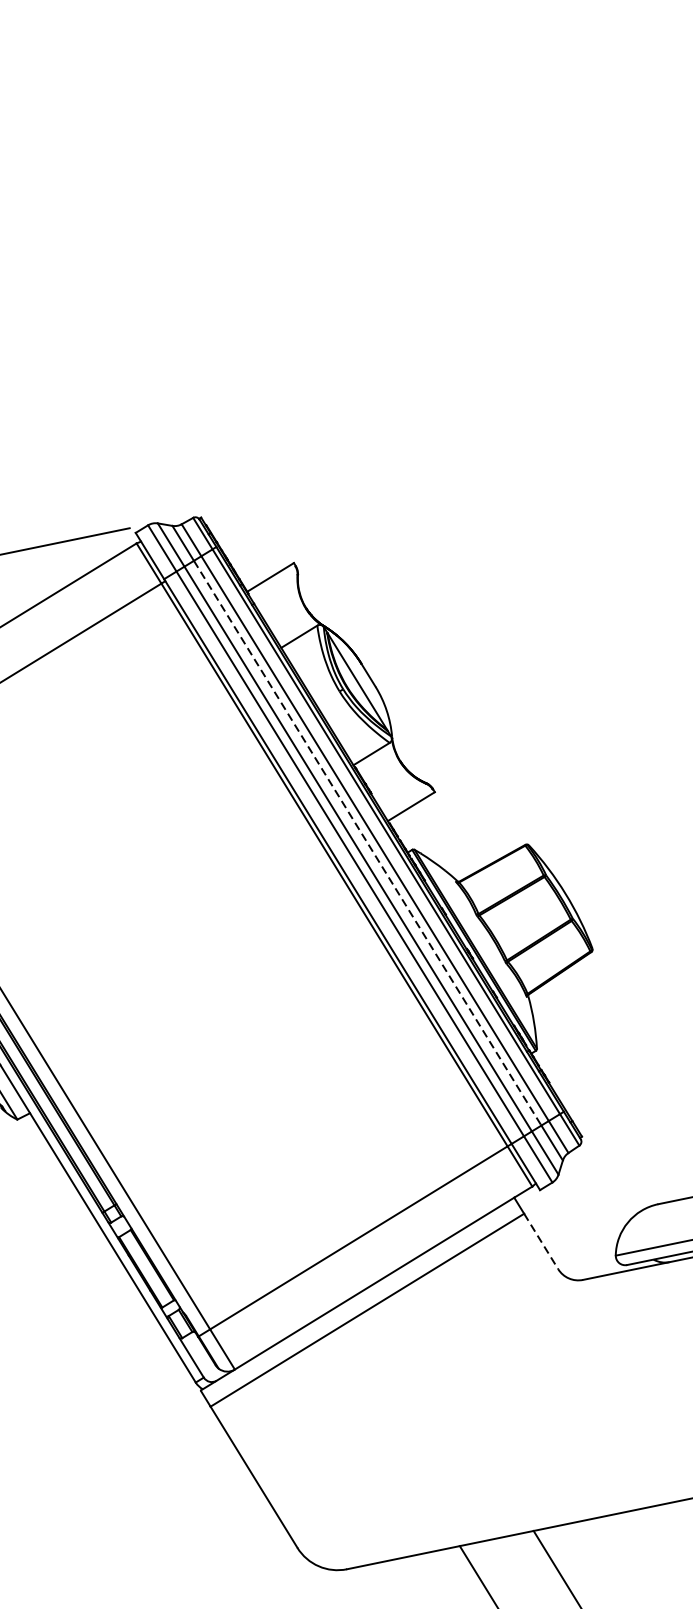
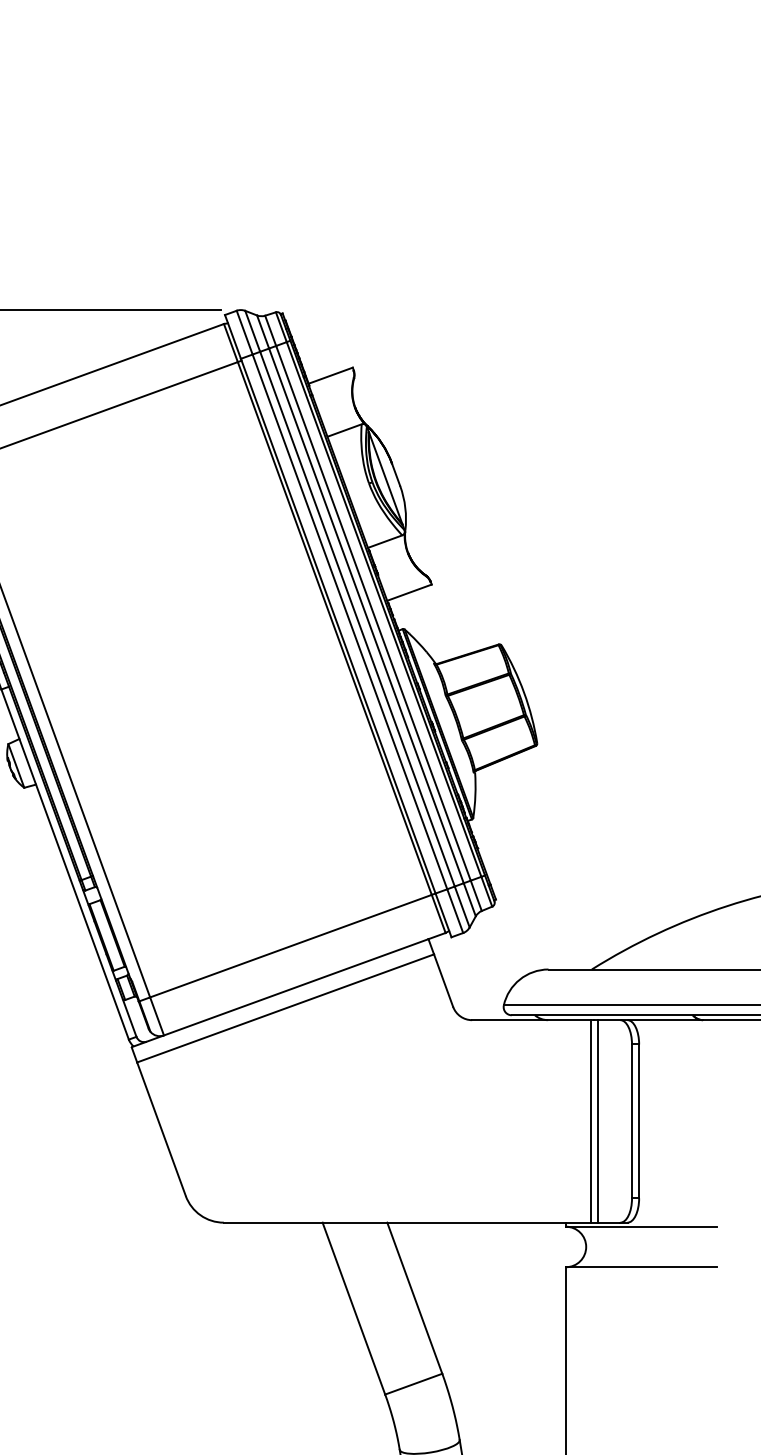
line: (367, 842) -> (366, 615), dashed -> solid
line: (541, 1241) -> (443, 980), dashed -> solid

